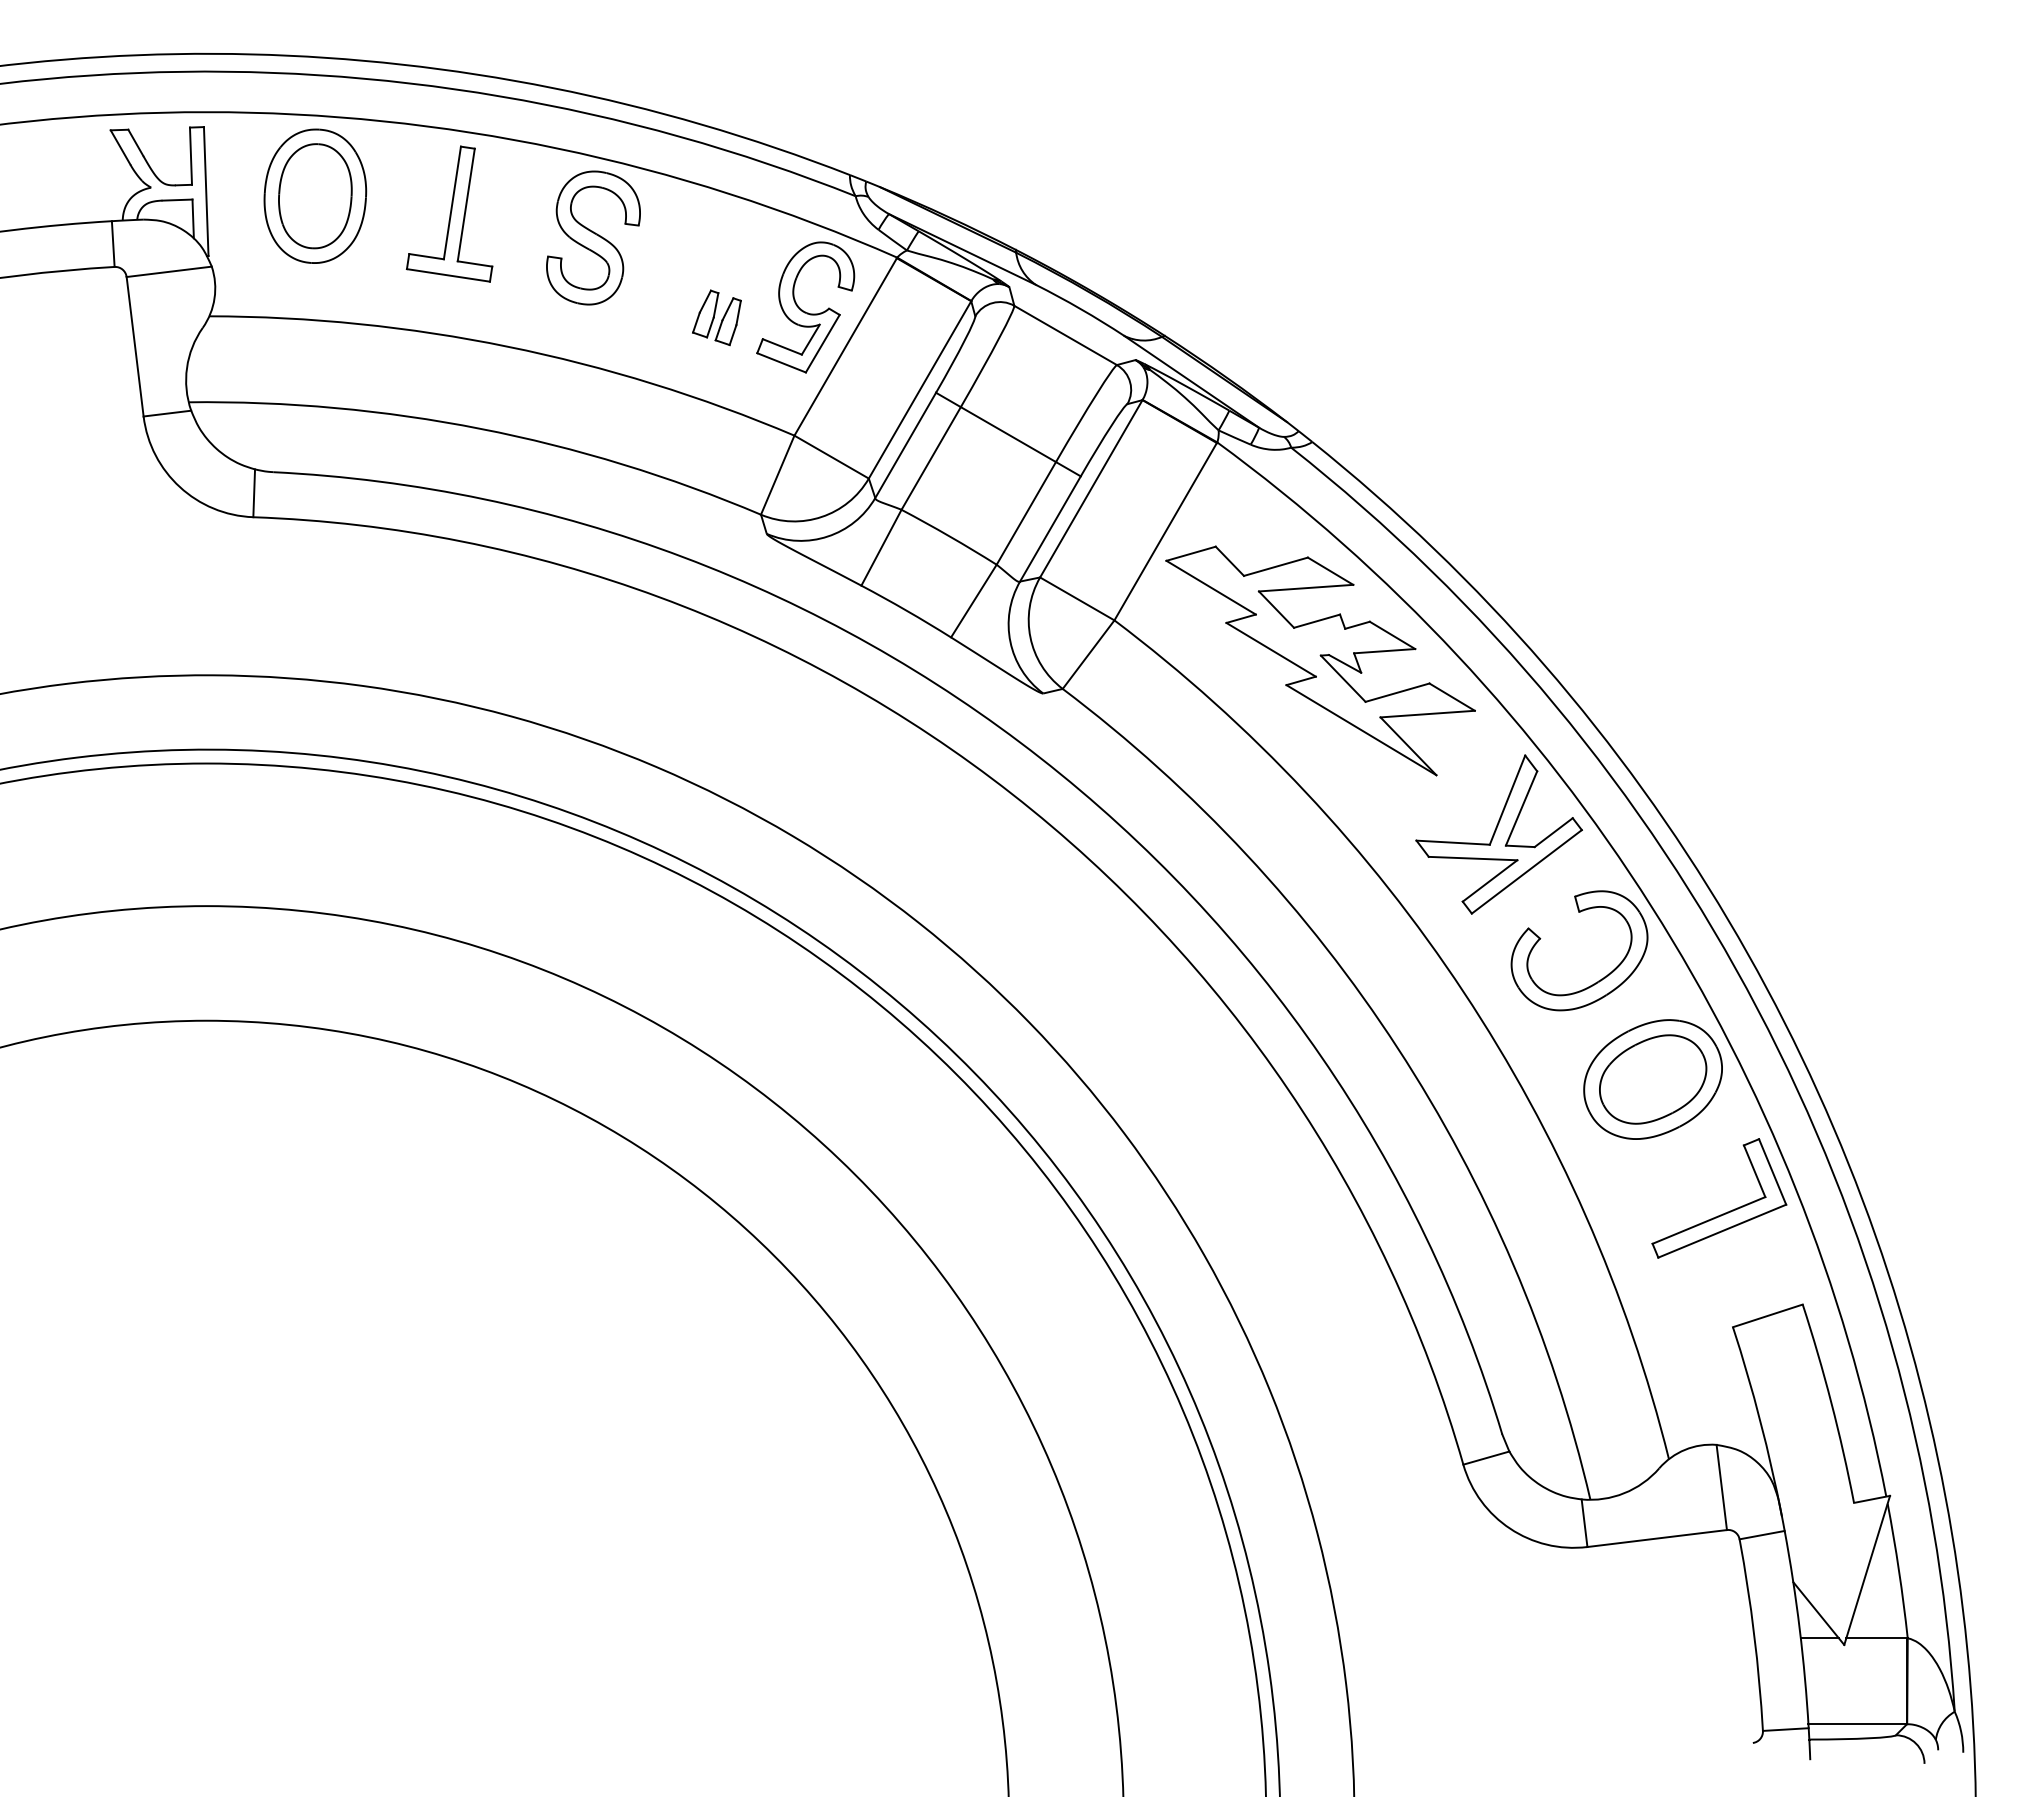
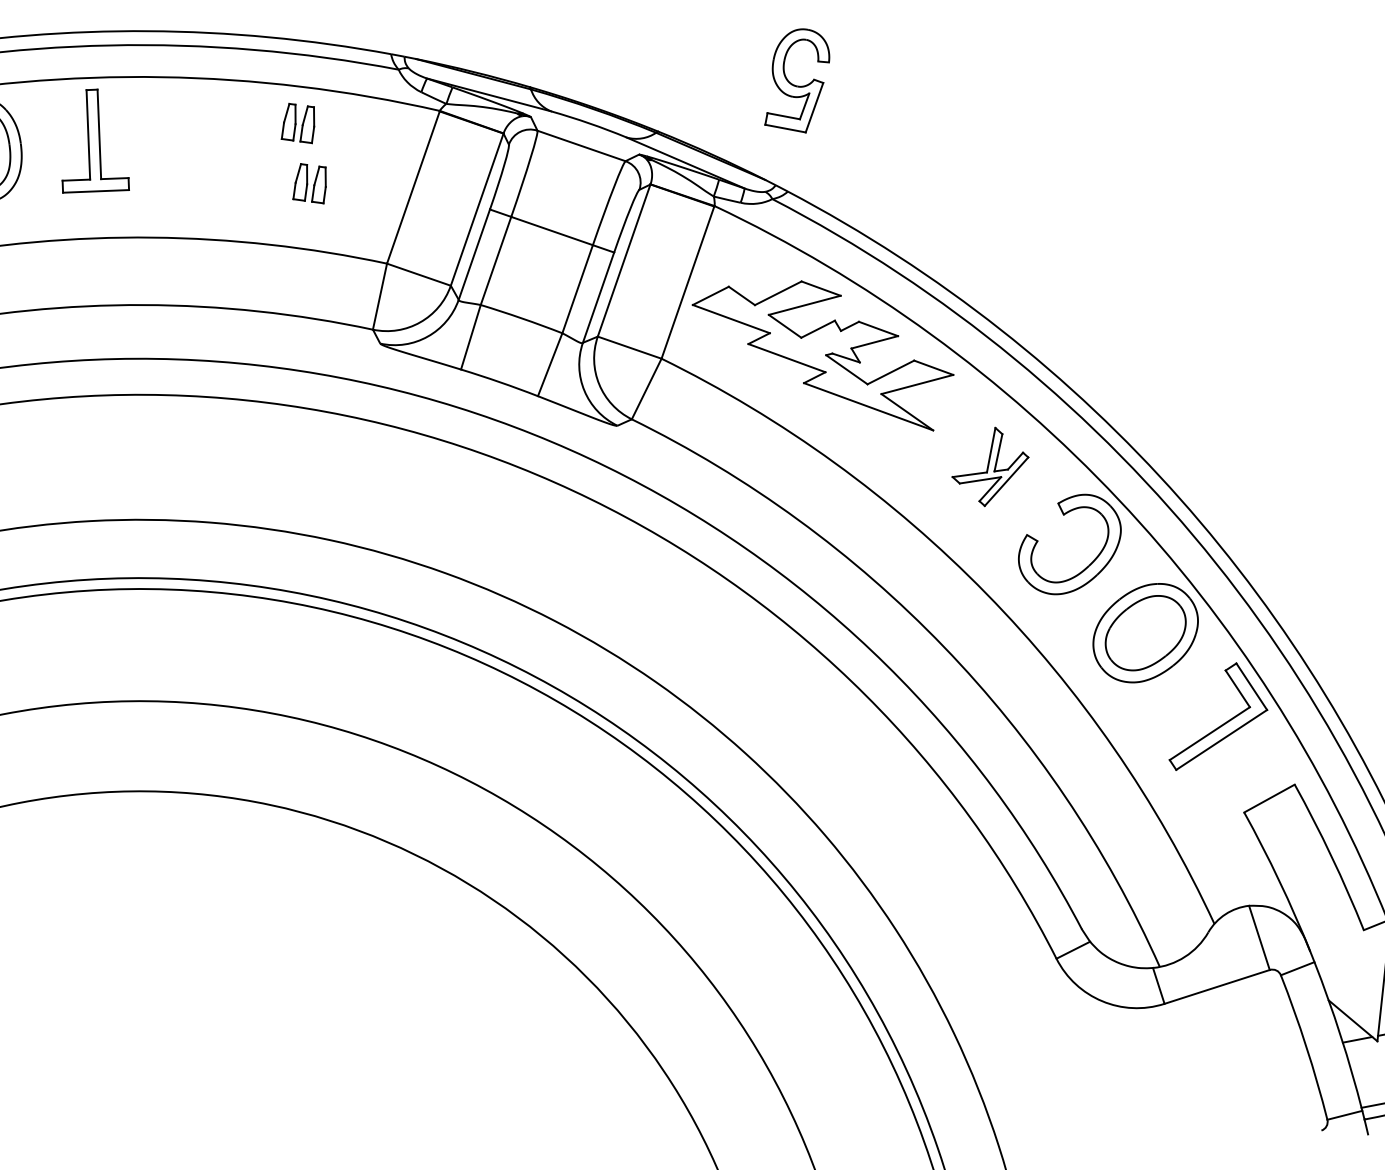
part: (593, 237) -> (202, 140), removed
part: (716, 239) -> (297, 123), added
part: (805, 307) -> (795, 82), moved
part: (1498, 834) -> (989, 466), size x0.6

